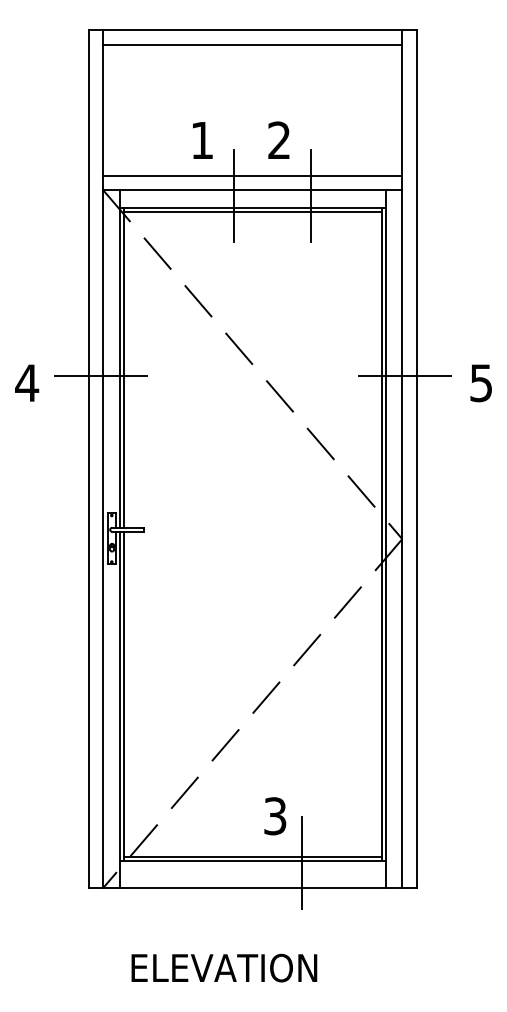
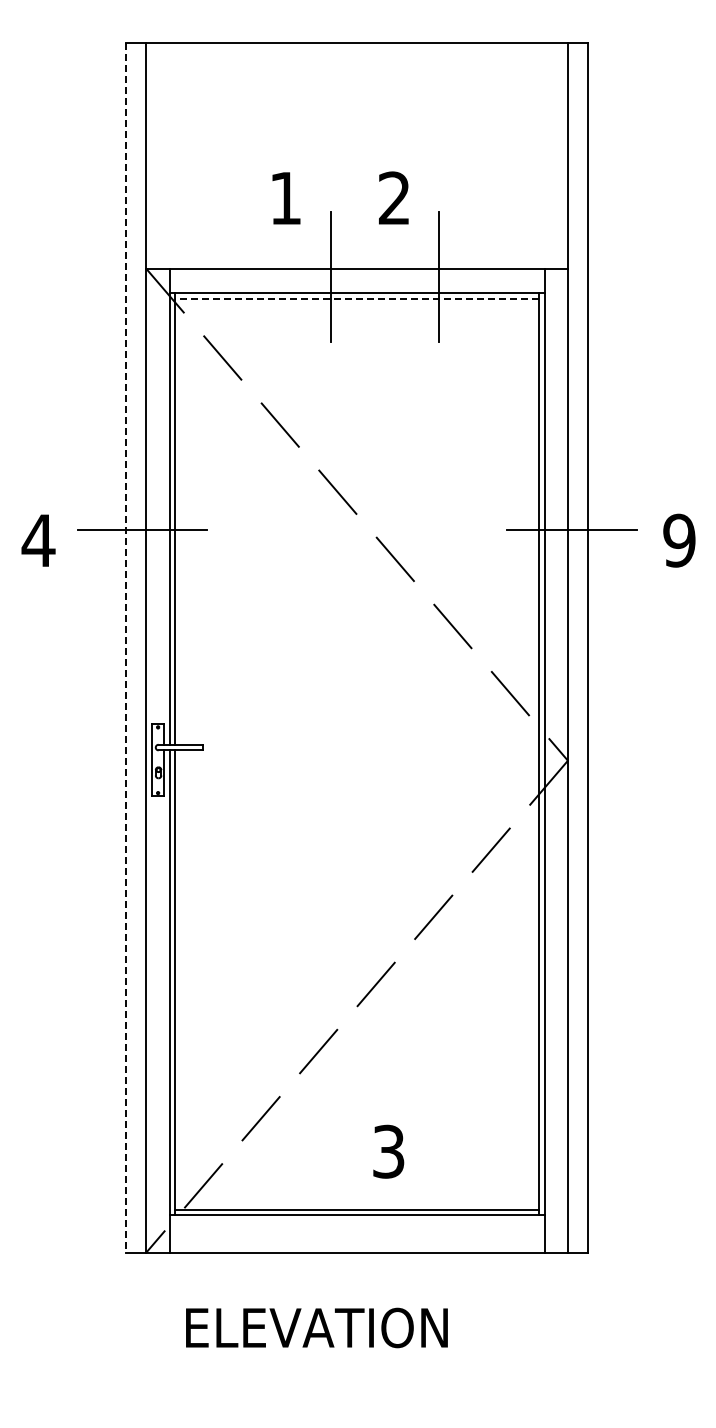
line: (252, 44) -> (356, 63), removed
line: (252, 176) -> (356, 248), removed
line: (253, 212) -> (357, 299), solid -> dashed
text: (481, 383) -> (679, 540), 5 -> 9
line: (88, 459) -> (125, 648), solid -> dashed
line: (301, 862) -> (425, 1216), removed
text: (224, 967) -> (316, 1327), moved

